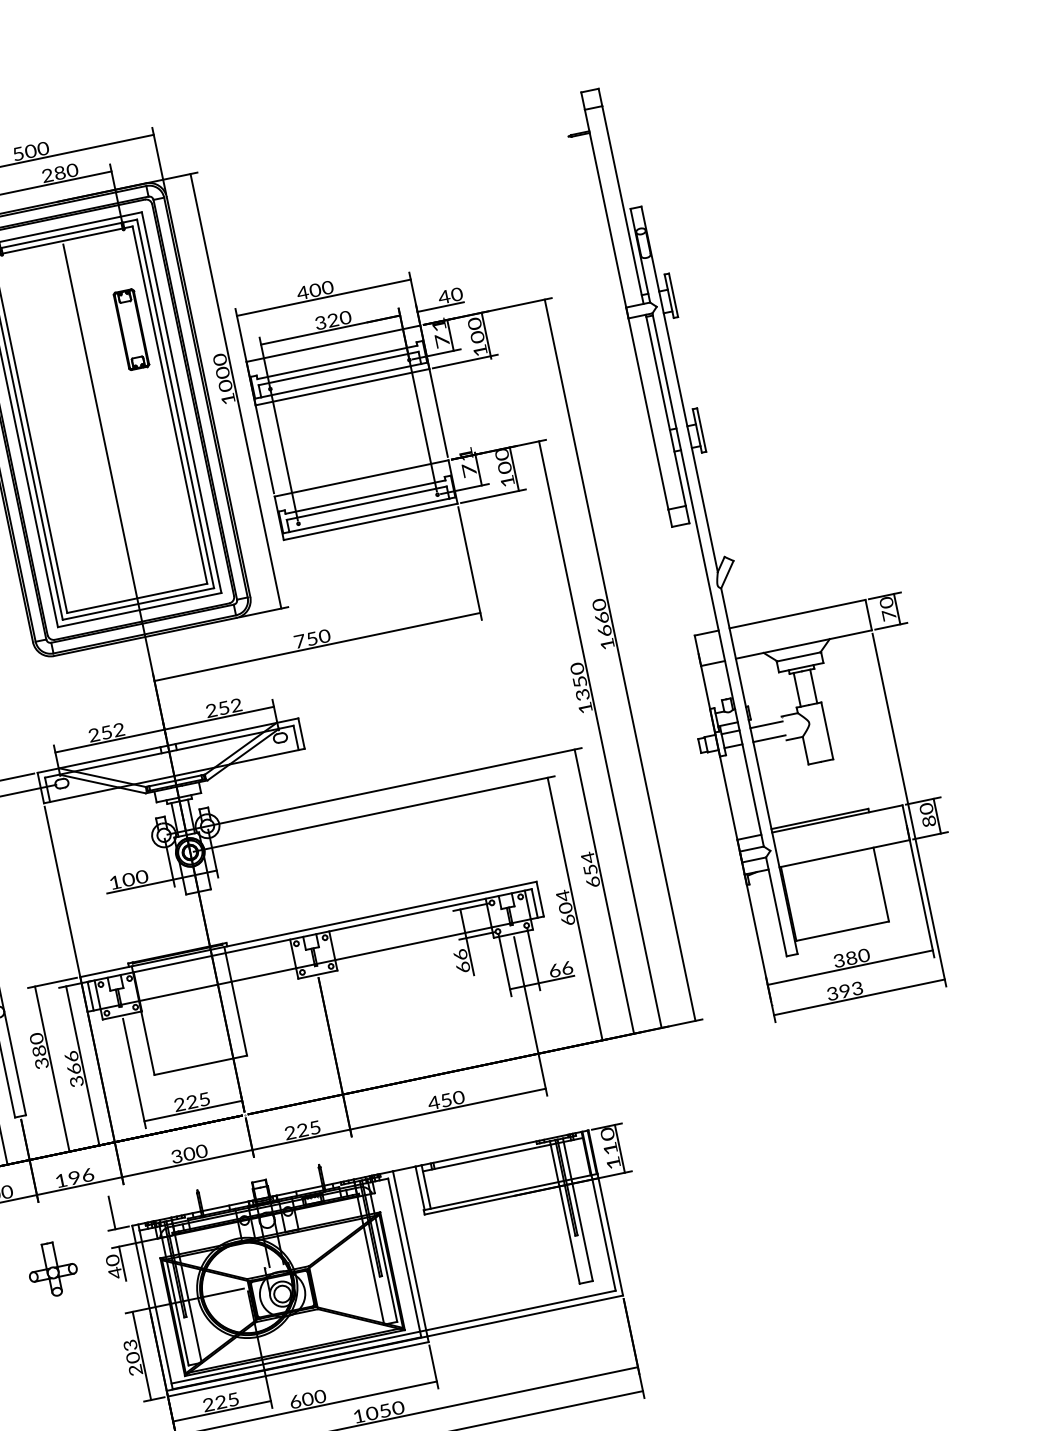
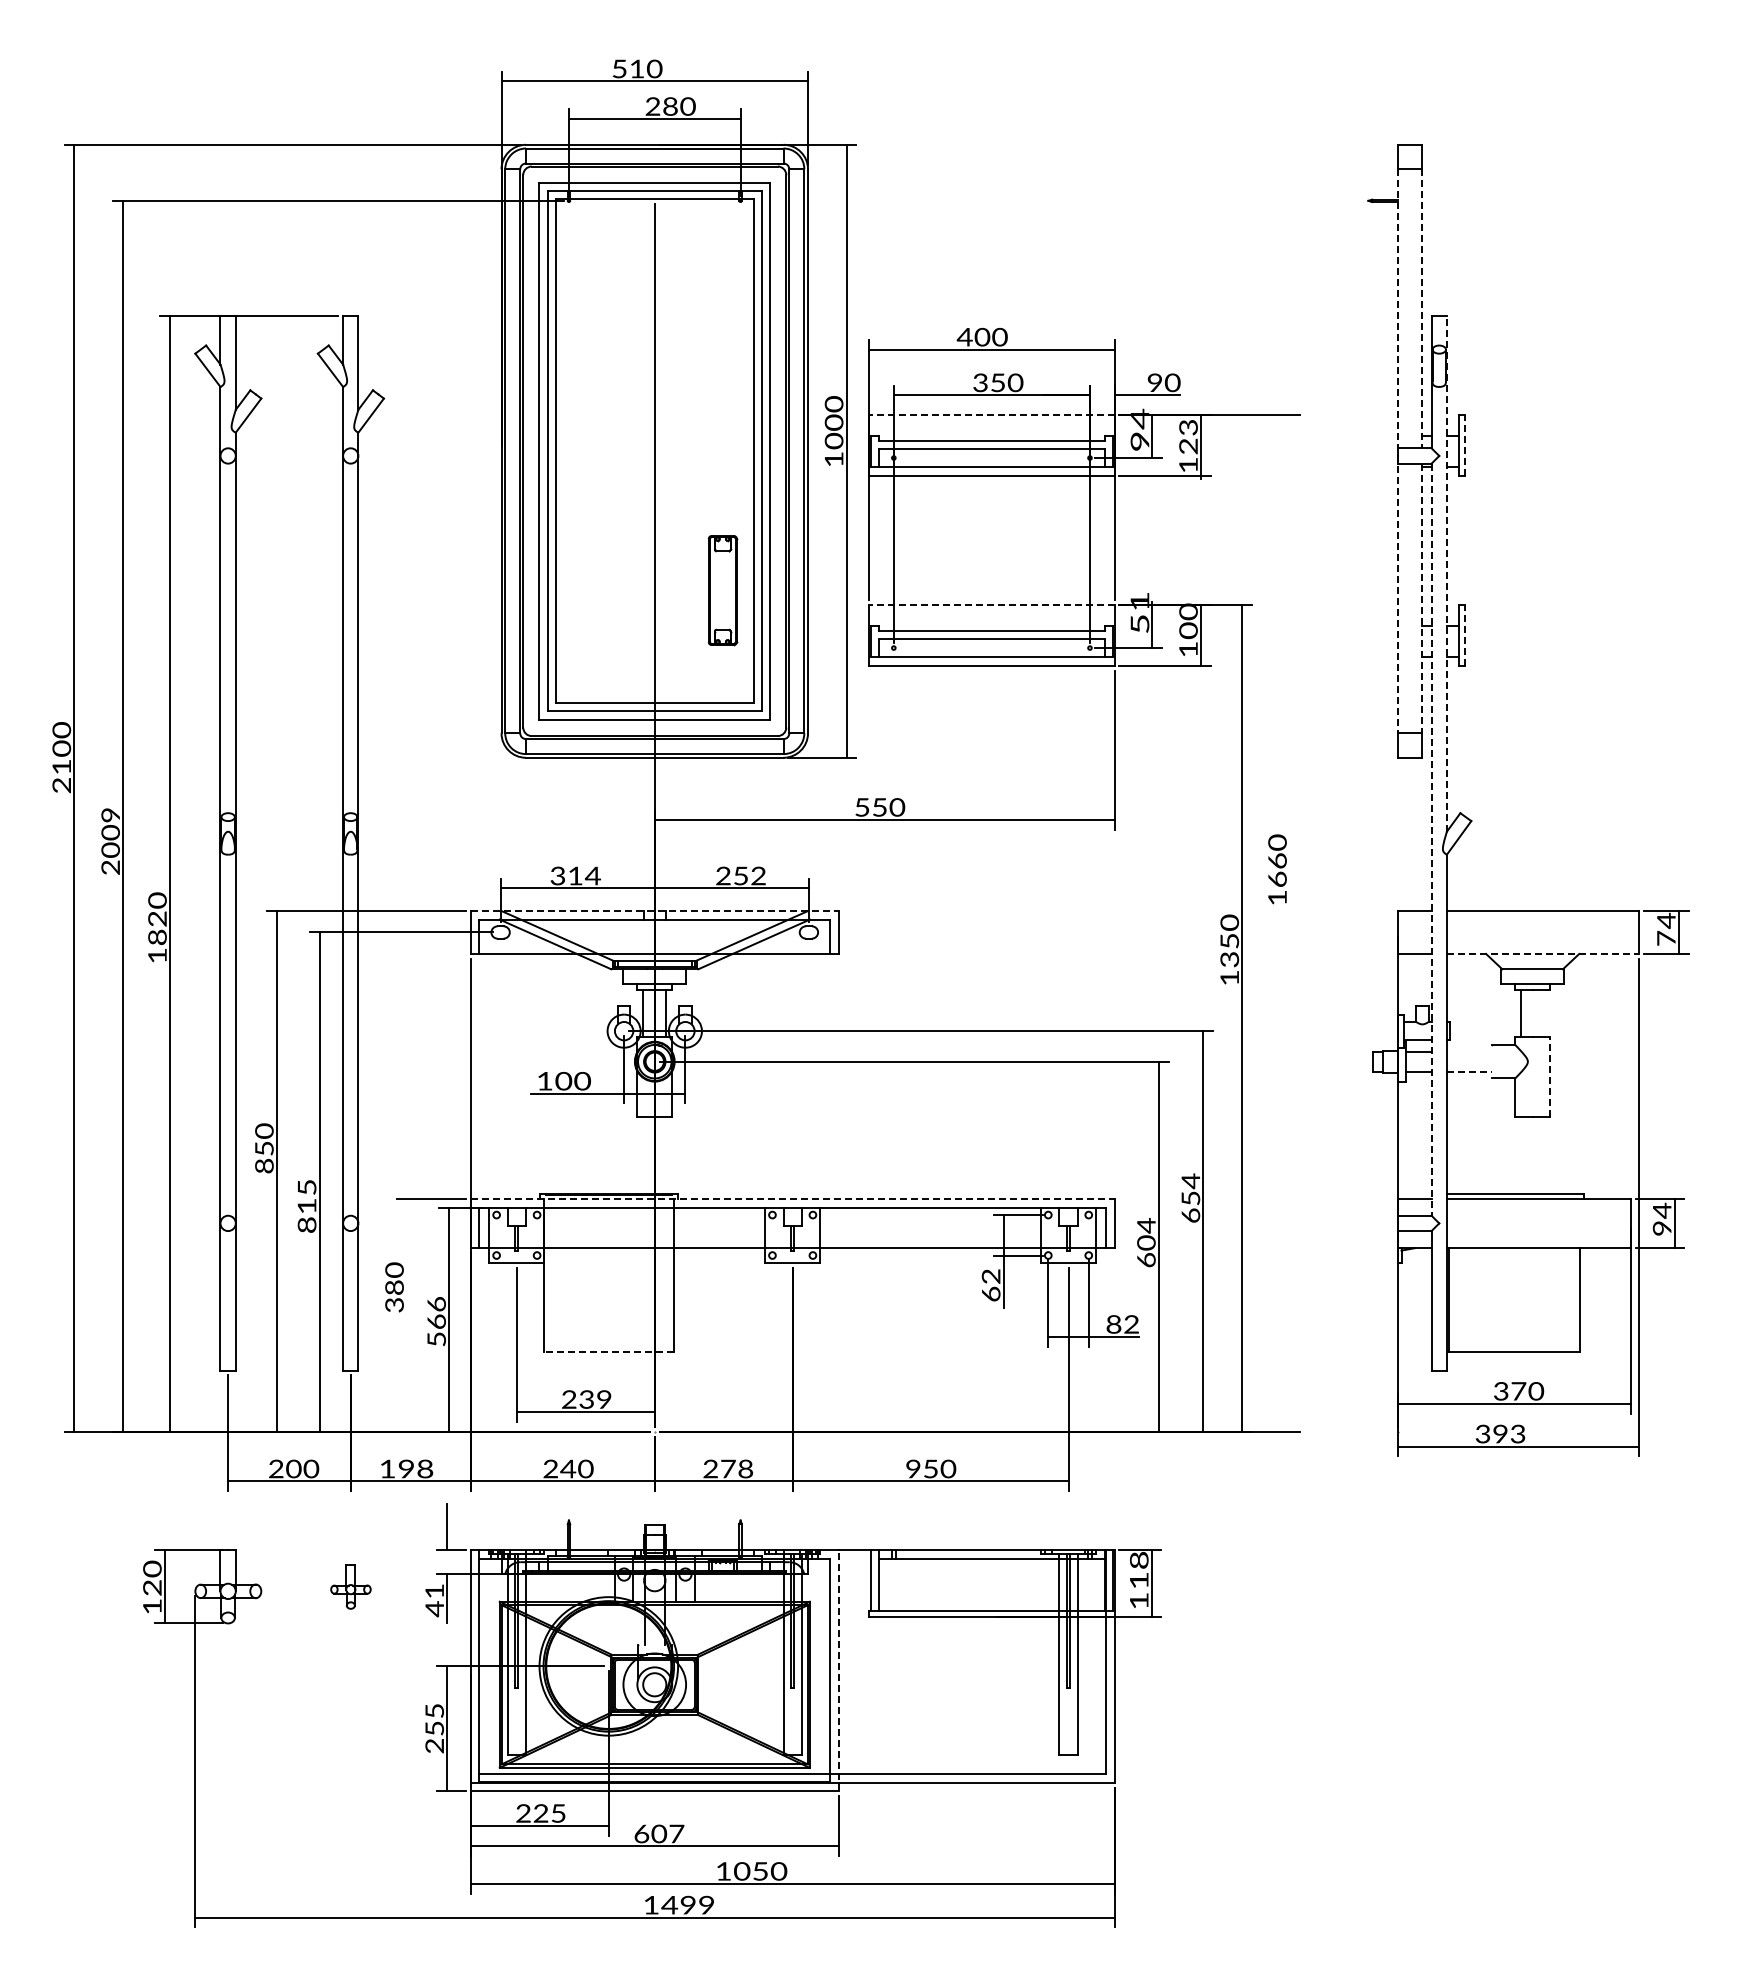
text: (30, 151) -> (636, 68), 500 -> 510
line: (623, 205) -> (1422, 309), solid -> dashed
line: (673, 295) -> (1465, 445), solid -> dashed
text: (443, 296) -> (1154, 382), 40 -> 90
line: (626, 309) -> (1397, 451), solid -> dashed
text: (332, 320) -> (997, 382), 320 -> 350
part: (131, 329) -> (722, 590), moved
text: (476, 330) -> (1188, 436), 100 -> 123
text: (440, 332) -> (1139, 429), 71 -> 94
line: (333, 343) -> (991, 414), solid -> dashed
line: (679, 389) -> (1446, 574), solid -> dashed
line: (665, 410) -> (1422, 598), solid -> dashed
line: (701, 430) -> (1465, 635), solid -> dashed
text: (469, 470) -> (1139, 623), 71 -> 51
line: (361, 478) -> (991, 604), solid -> dashed
line: (708, 580) -> (1431, 840), solid -> dashed
text: (886, 602) -> (1666, 920), 70 -> 74
text: (299, 641) -> (862, 807), 750 -> 550
line: (803, 644) -> (1542, 953), solid -> dashed
line: (620, 660) -> (1290, 923), removed
line: (813, 686) -> (1544, 1013), removed
line: (766, 724) -> (1469, 1051), removed
line: (827, 730) -> (1550, 1076), solid -> dashed
text: (106, 732) -> (575, 875), 252 -> 314
line: (769, 738) -> (1469, 1071), solid -> dashed
line: (167, 745) -> (654, 911), solid -> dashed
text: (927, 814) -> (1661, 1218), 80 -> 94
line: (308, 929) -> (792, 1199), solid -> dashed
text: (460, 954) -> (990, 1276), 66 -> 62
text: (851, 958) -> (1518, 1391), 380 -> 370
text: (560, 969) -> (1122, 1324), 66 -> 82
line: (200, 1065) -> (608, 1352), solid -> dashed
line: (52, 1068) -> (407, 1315), removed
text: (76, 1081) -> (436, 1339), 366 -> 566
text: (198, 1100) -> (595, 1399), 225 -> 239
text: (433, 1102) -> (913, 1468), 450 -> 950
text: (309, 1128) -> (737, 1468), 225 -> 278
text: (607, 1134) -> (1139, 1560), 110 -> 118
text: (183, 1154) -> (559, 1468), 300 -> 240
text: (88, 1174) -> (425, 1468), 196 -> 198
line: (410, 1256) -> (838, 1669), solid -> dashed
text: (112, 1260) -> (434, 1591), 40 -> 41
part: (52, 1269) -> (350, 1586), size x0.6
text: (131, 1352) -> (434, 1720), 203 -> 255
text: (320, 1396) -> (676, 1833), 600 -> 607

